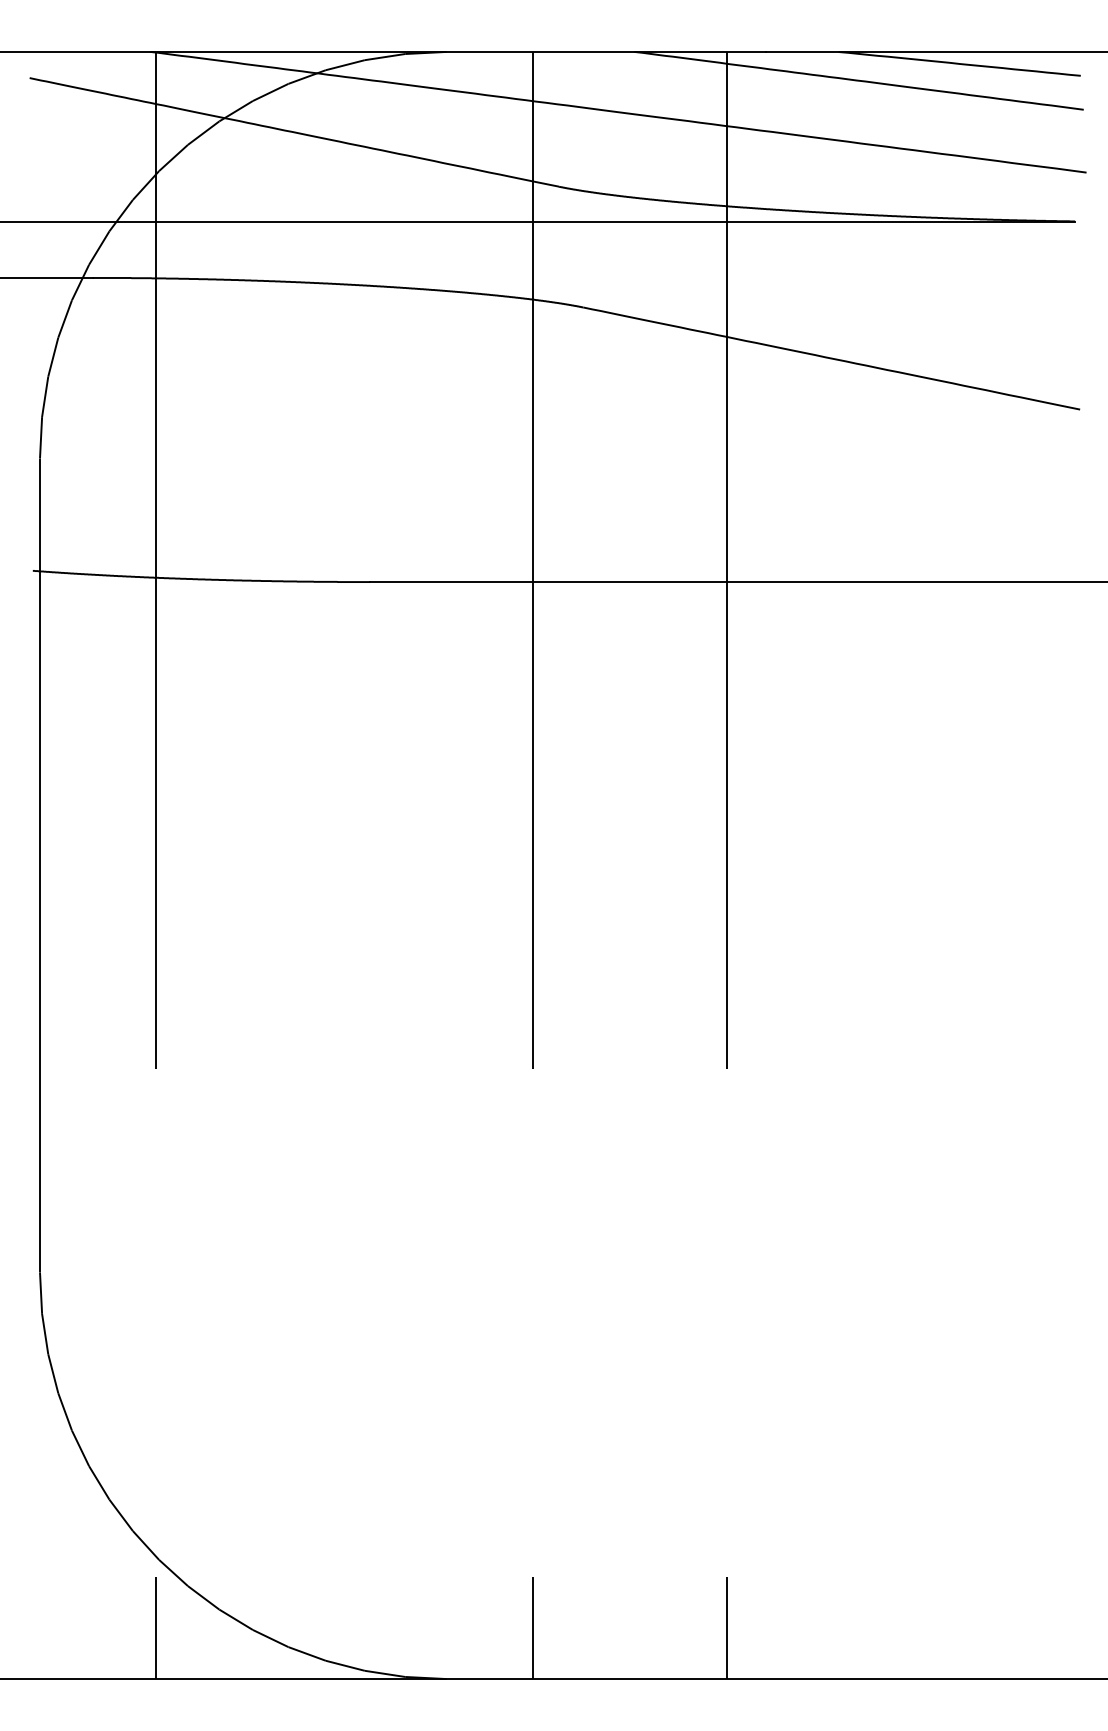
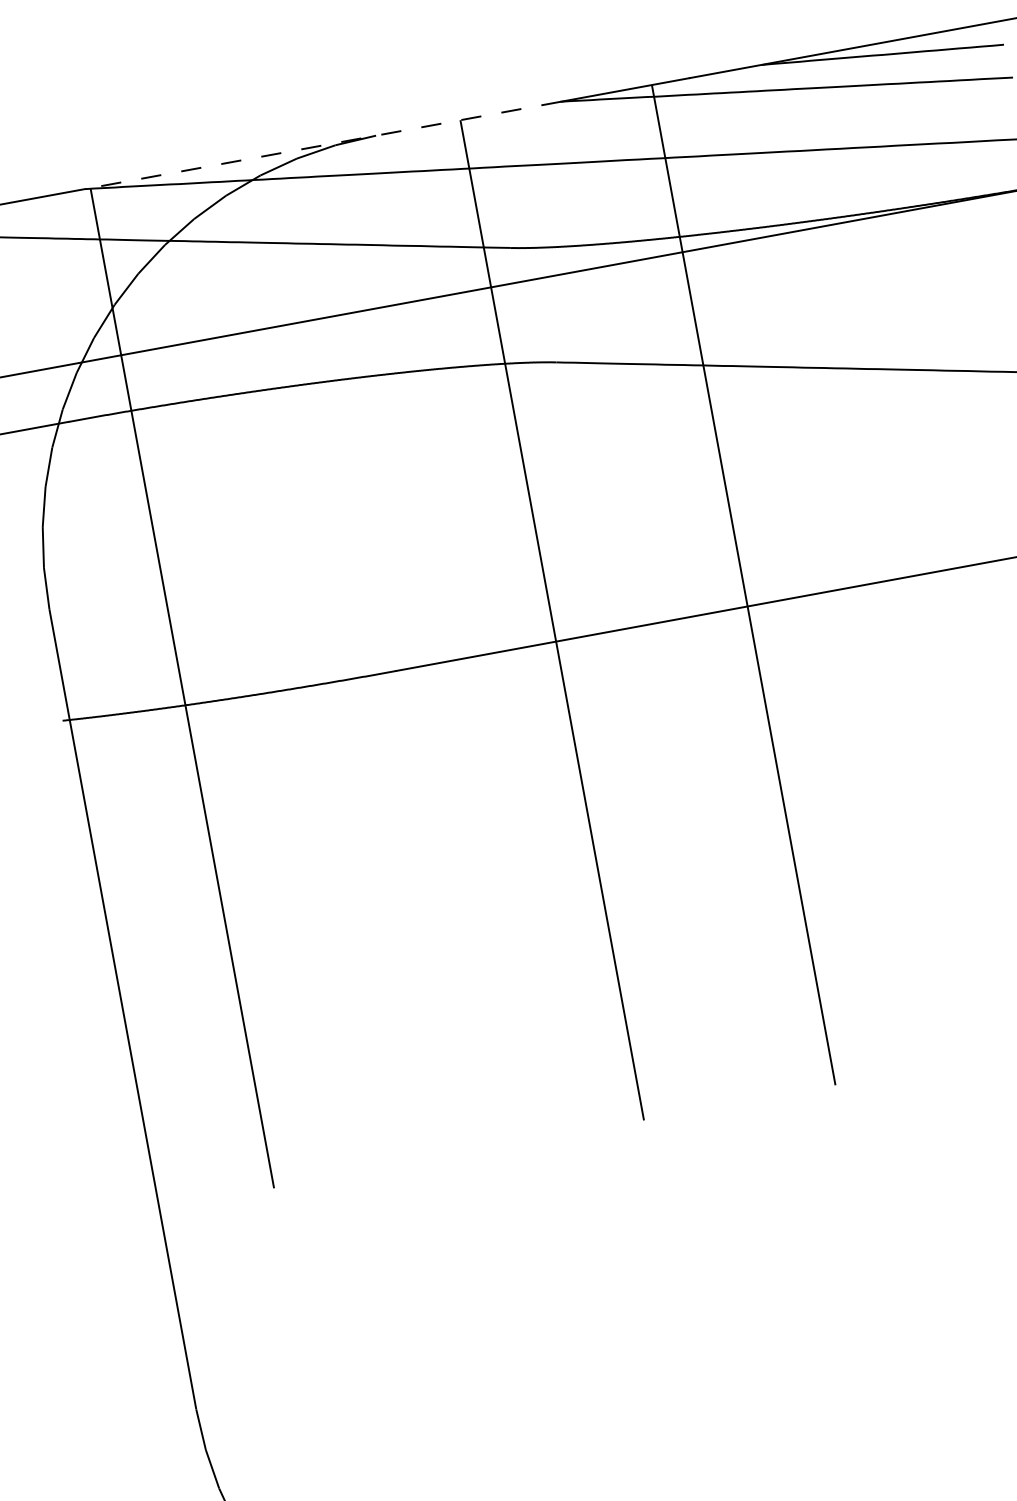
line: (392, 51) -> (322, 145), solid -> dashed

